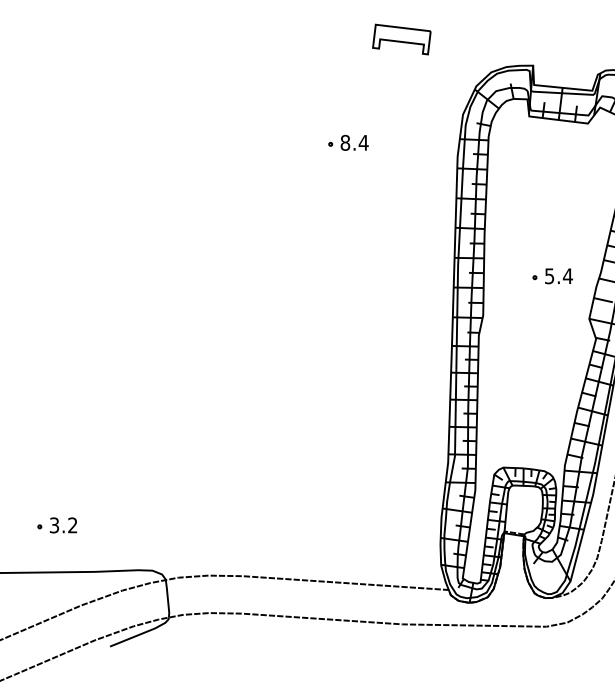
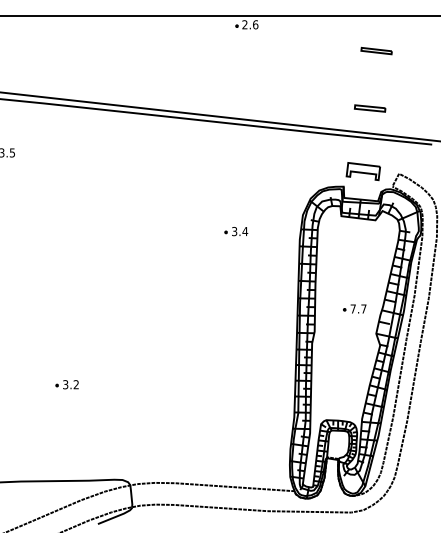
part: (400, 39) -> (362, 171), moved
text: (345, 142) -> (234, 231), 8.4 -> 3.4
text: (558, 275) -> (358, 308), 5.4 -> 7.7
part: (55, 525) -> (66, 384), moved

